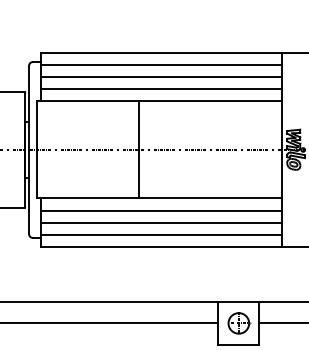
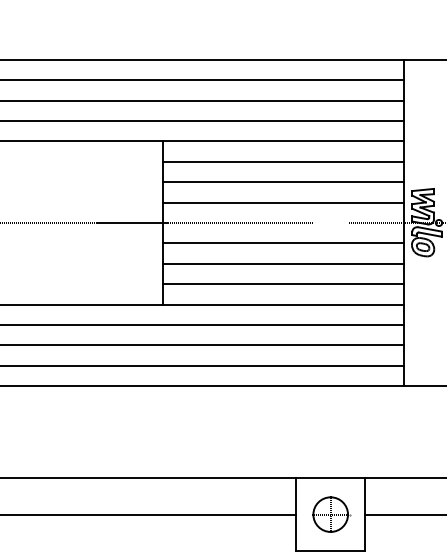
line: (210, 113) -> (283, 161), added
line: (210, 125) -> (283, 181), added
line: (210, 137) -> (283, 201), added
line: (210, 162) -> (283, 244), added
line: (210, 174) -> (283, 264), added
line: (210, 186) -> (283, 284), added

